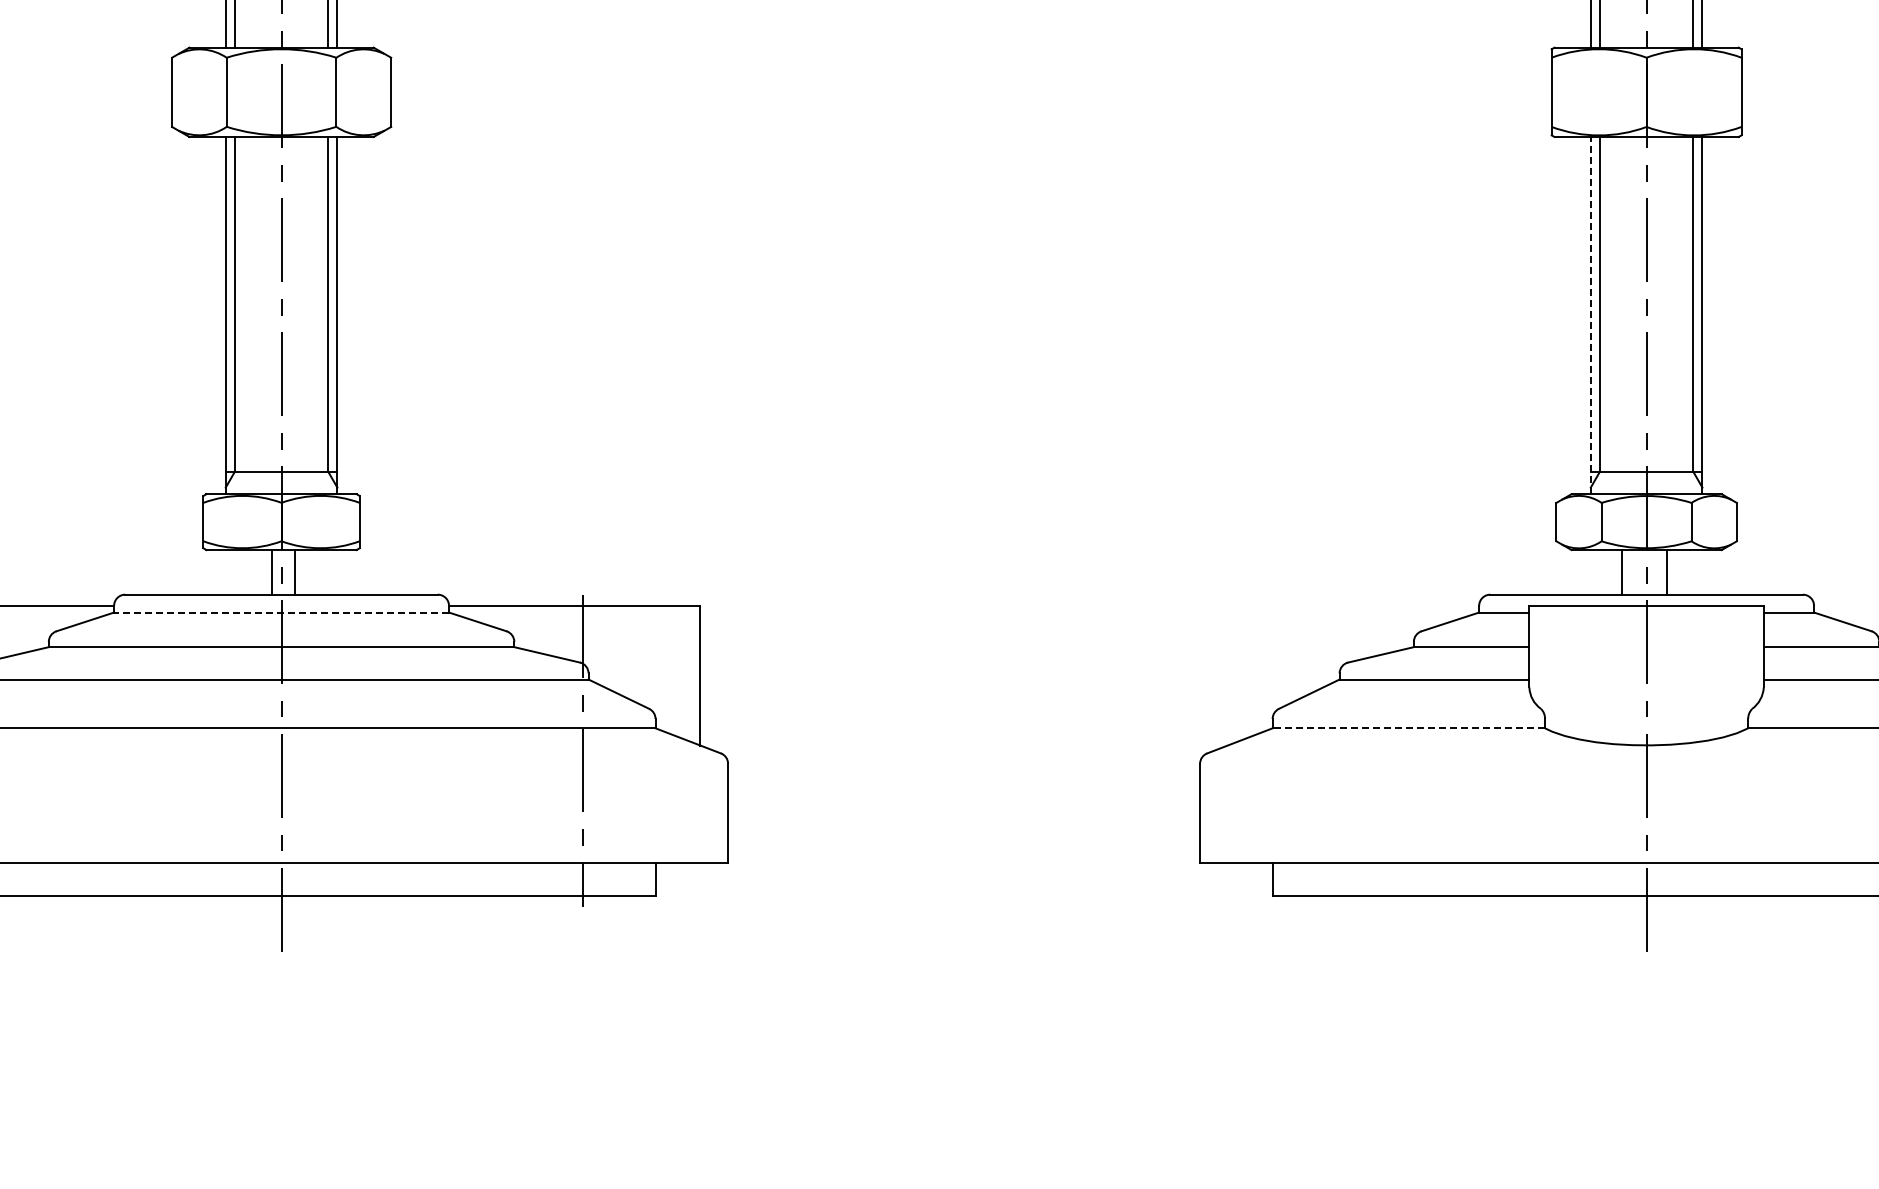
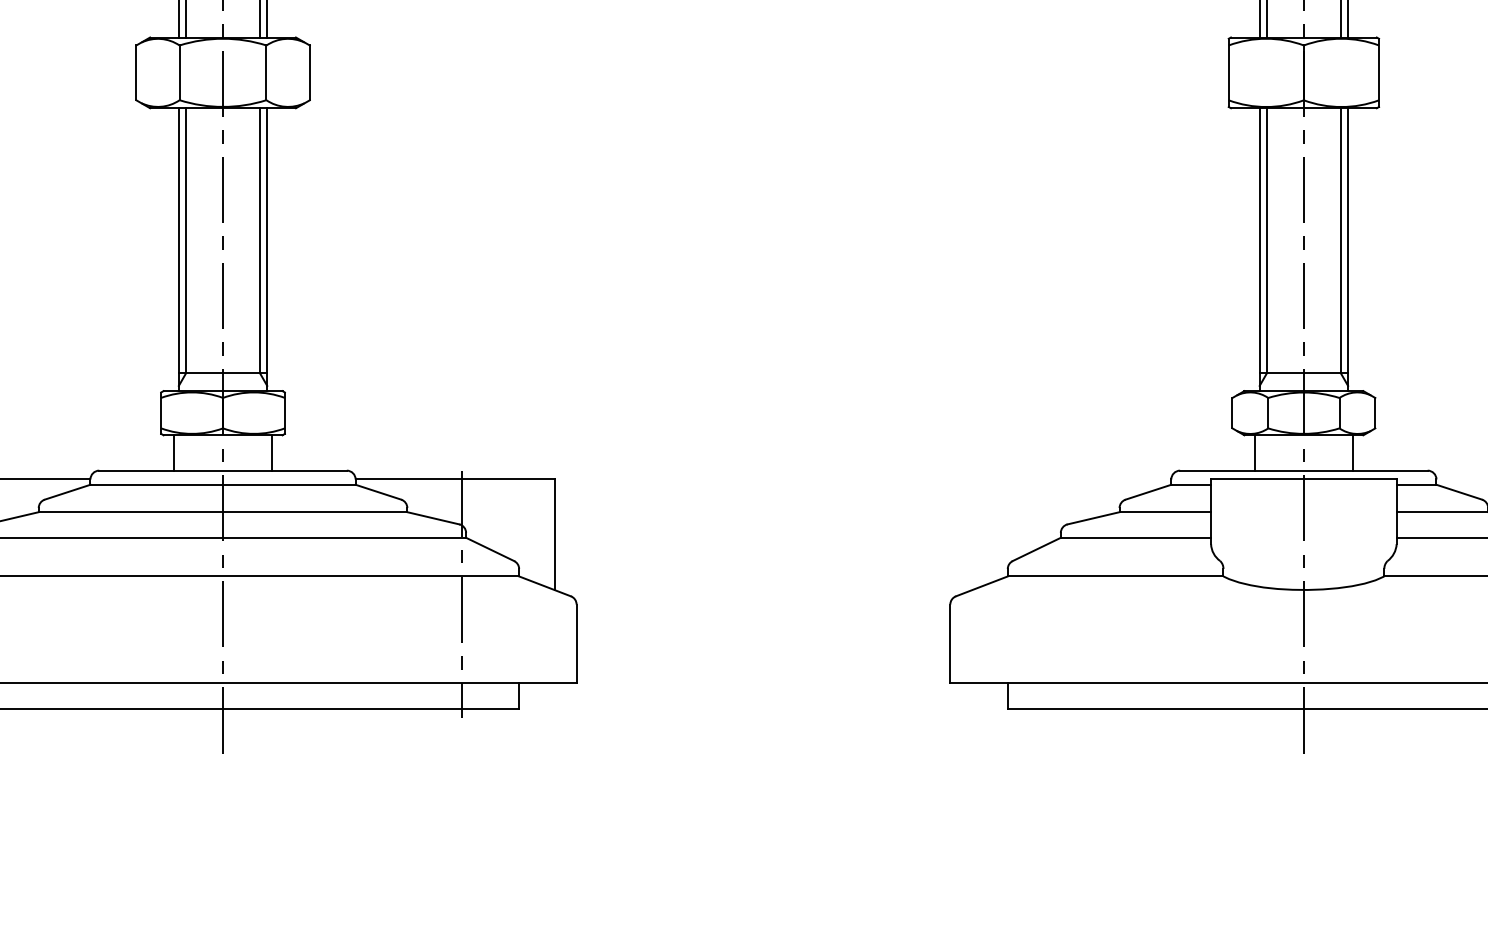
line: (1590, 315) -> (1259, 249), dashed -> solid
line: (272, 572) -> (174, 453), moved
line: (294, 572) -> (271, 453), moved
line: (1622, 572) -> (1255, 453), moved
line: (1667, 572) -> (1352, 453), moved
line: (281, 612) -> (222, 484), dashed -> solid
line: (1408, 728) -> (1115, 576), dashed -> solid

